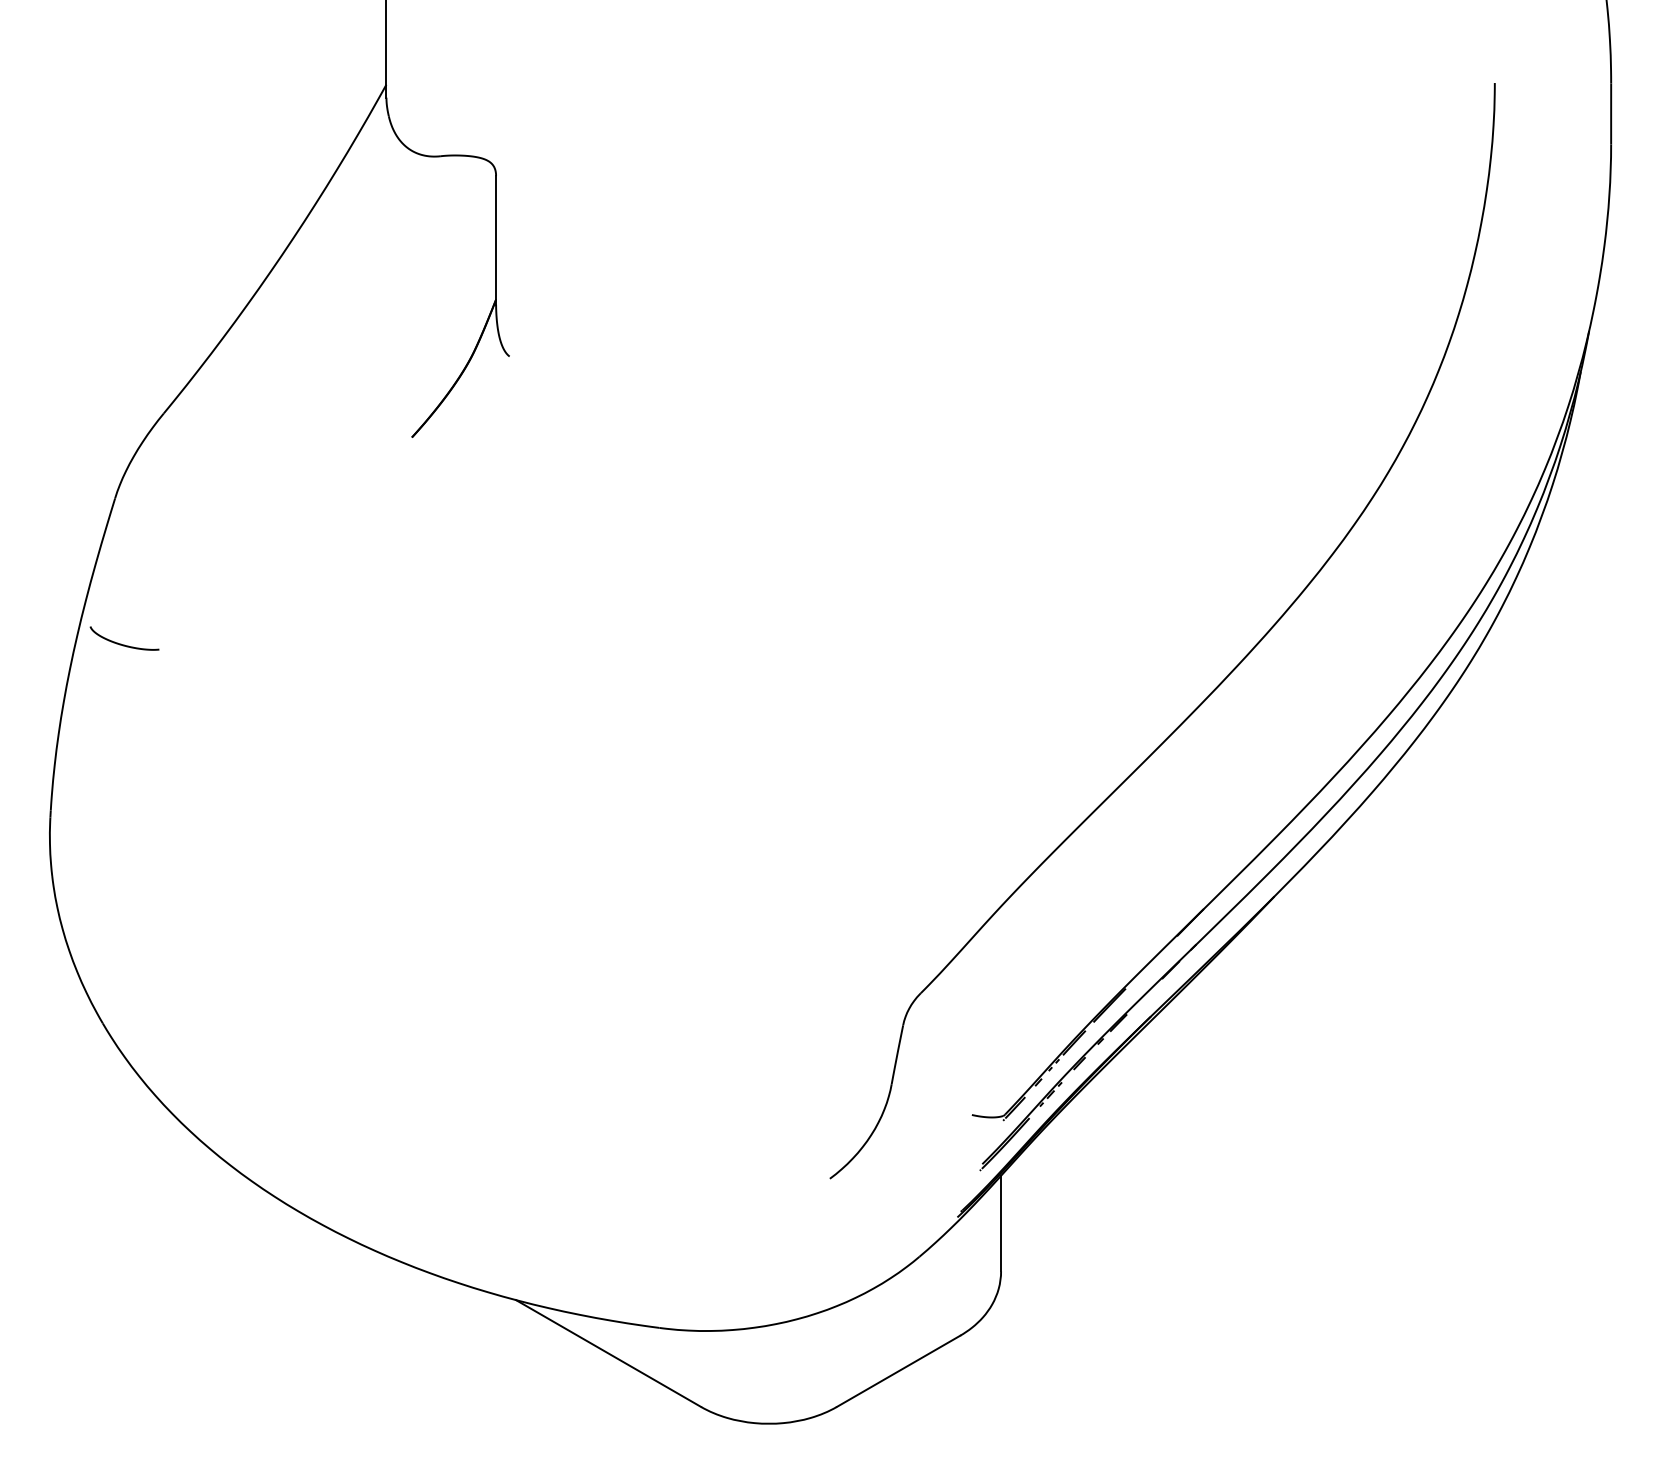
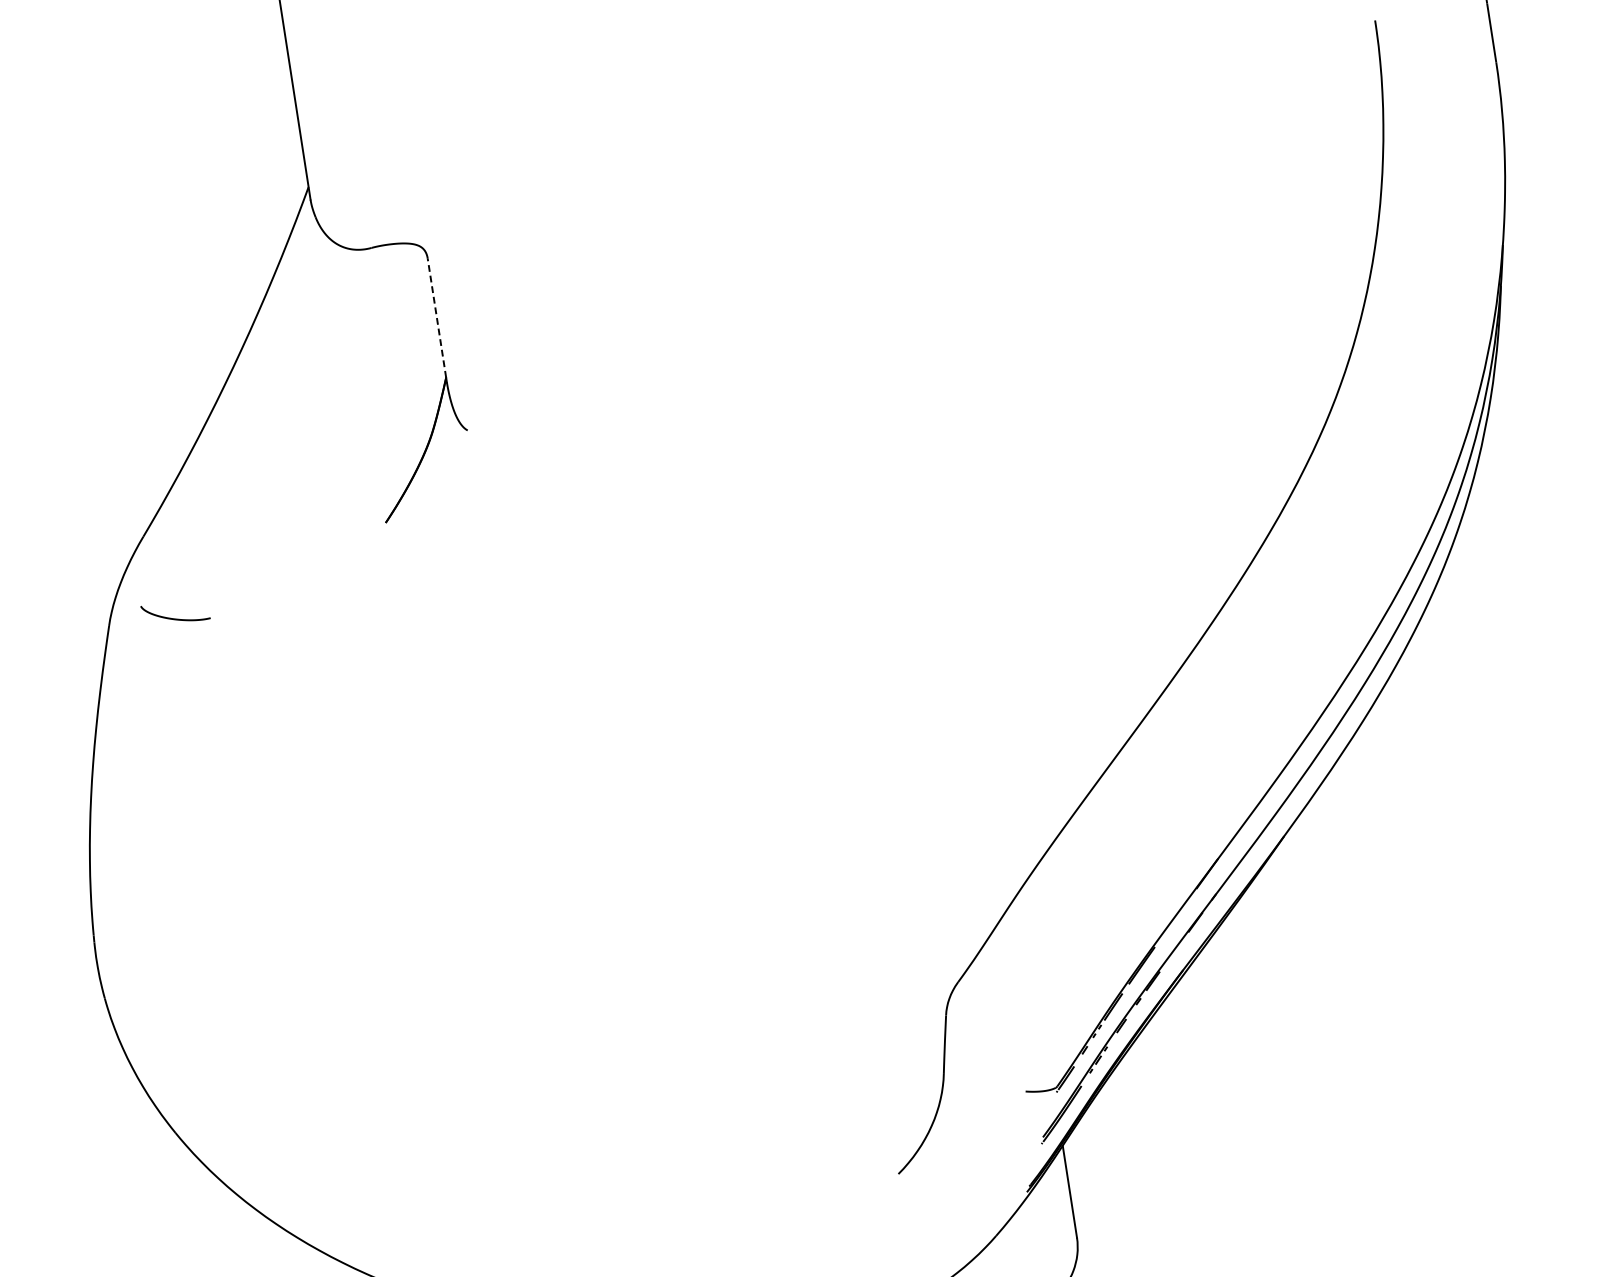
line: (496, 237) -> (437, 317), solid -> dashed
curve: (121, 643) -> (173, 617), moved

